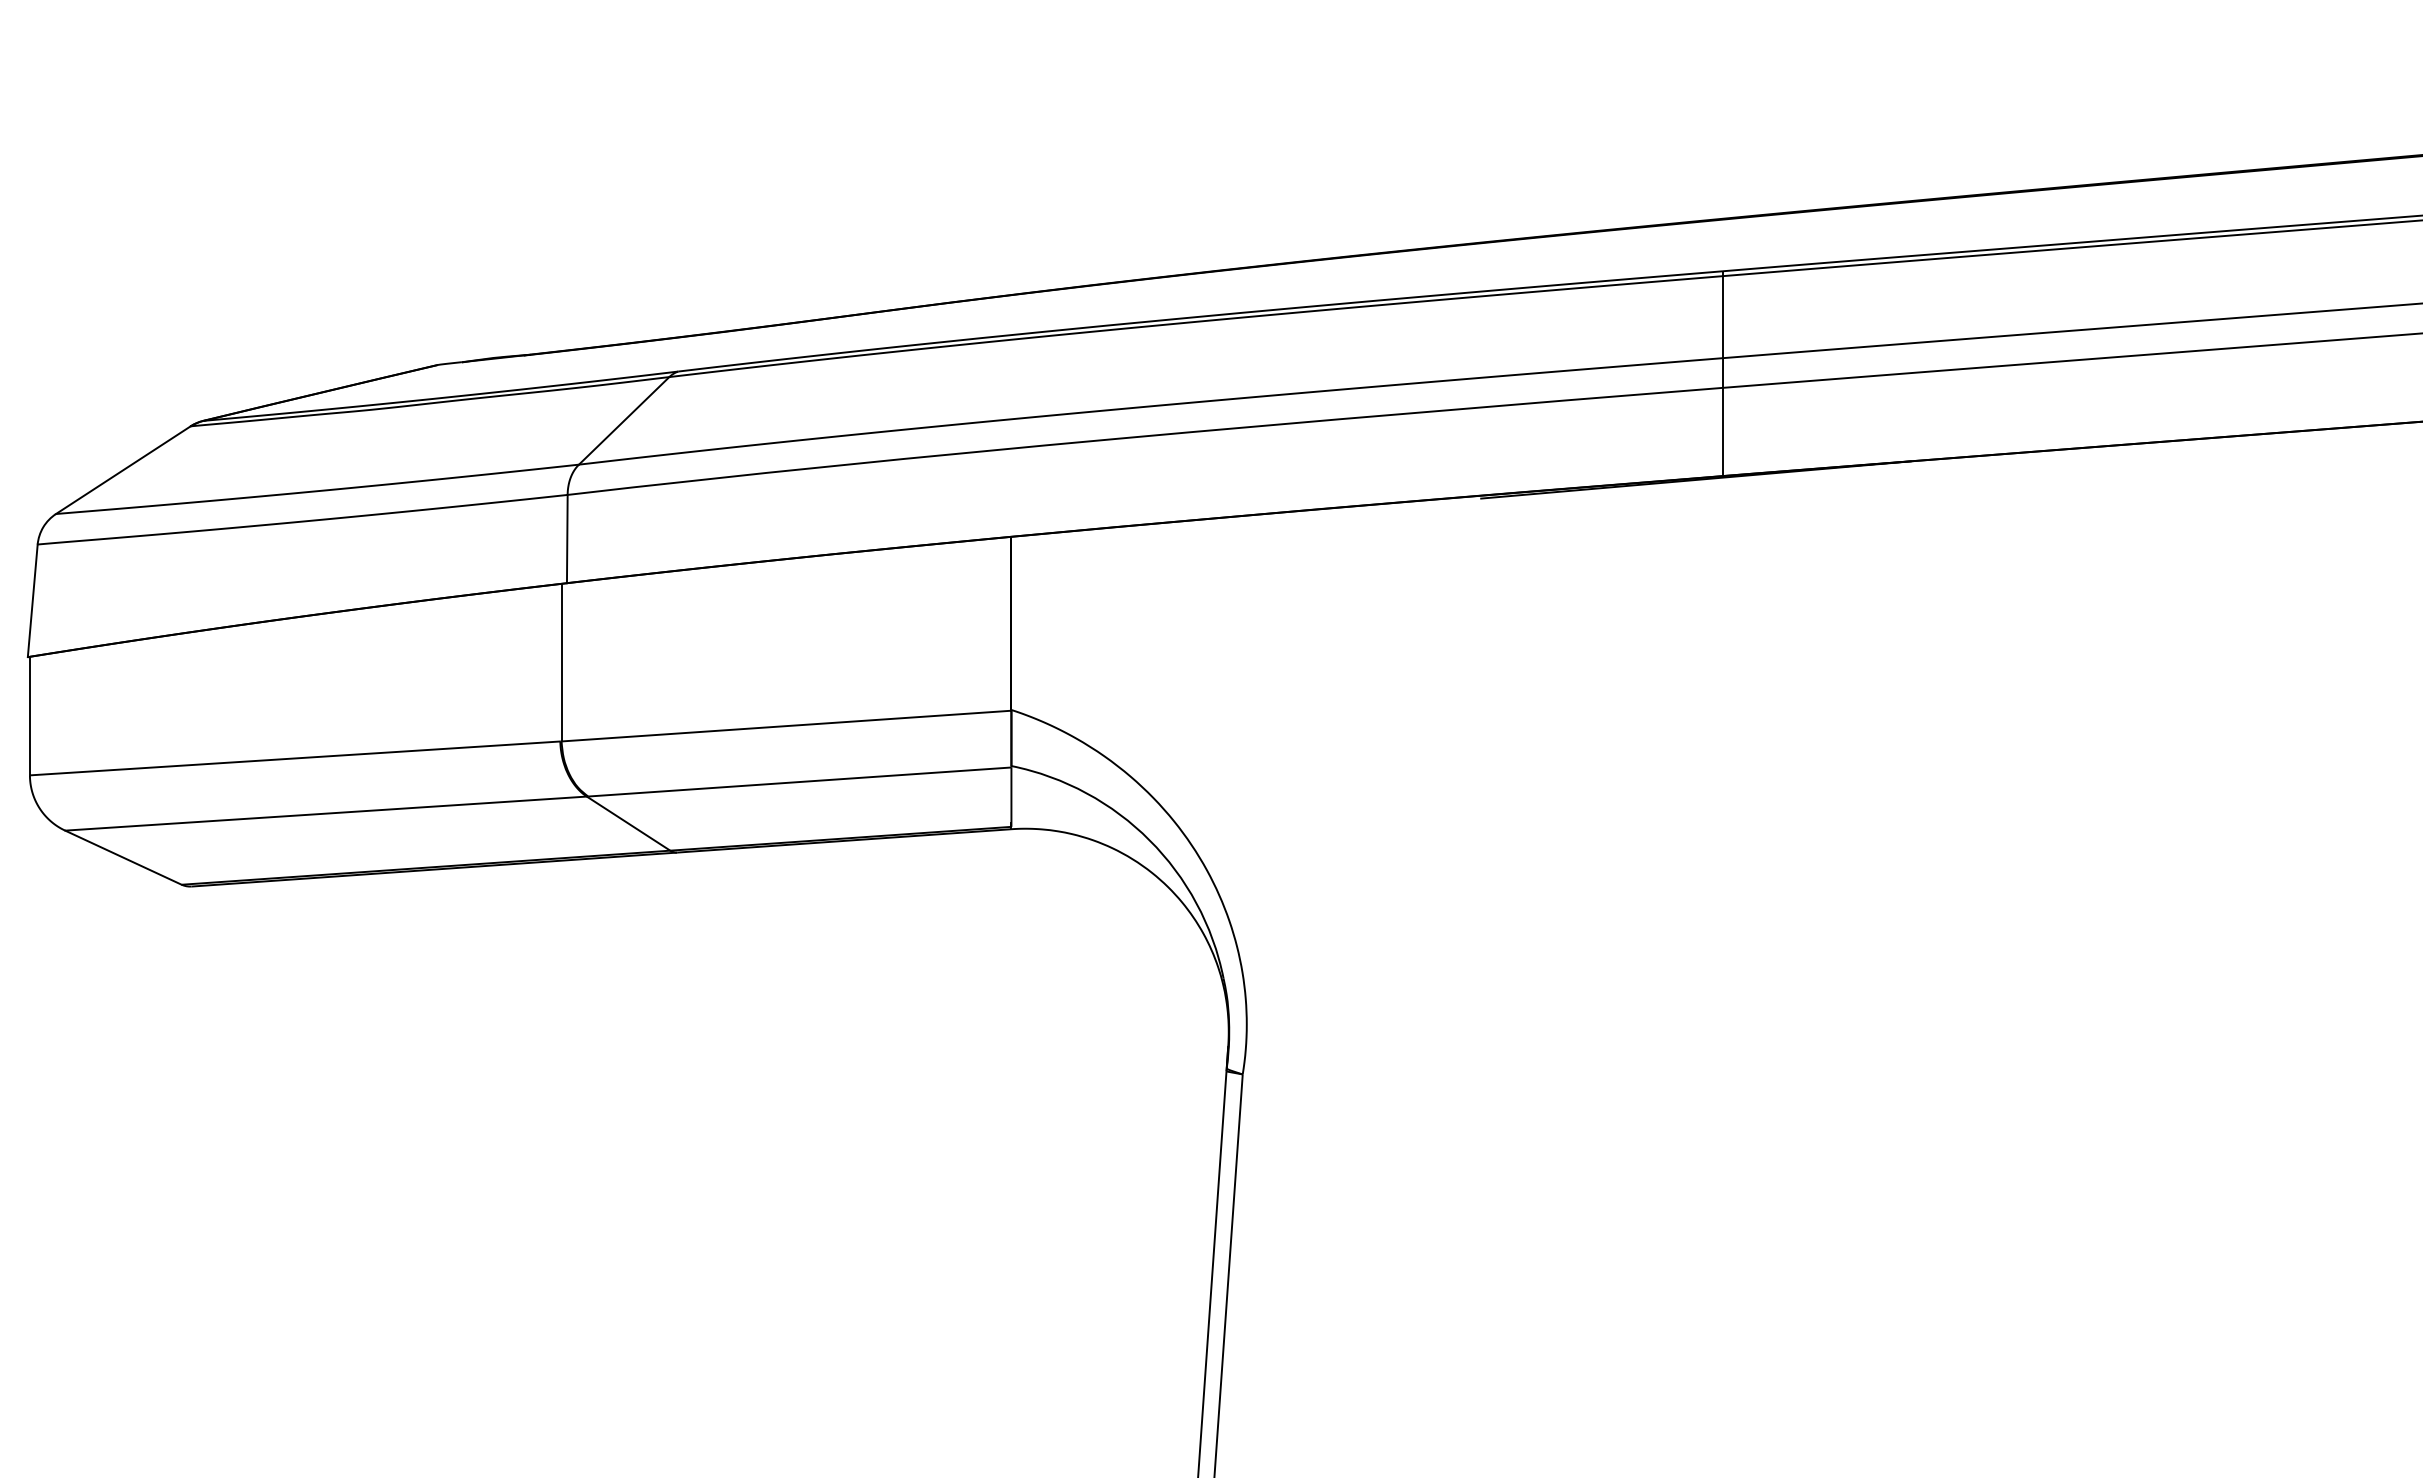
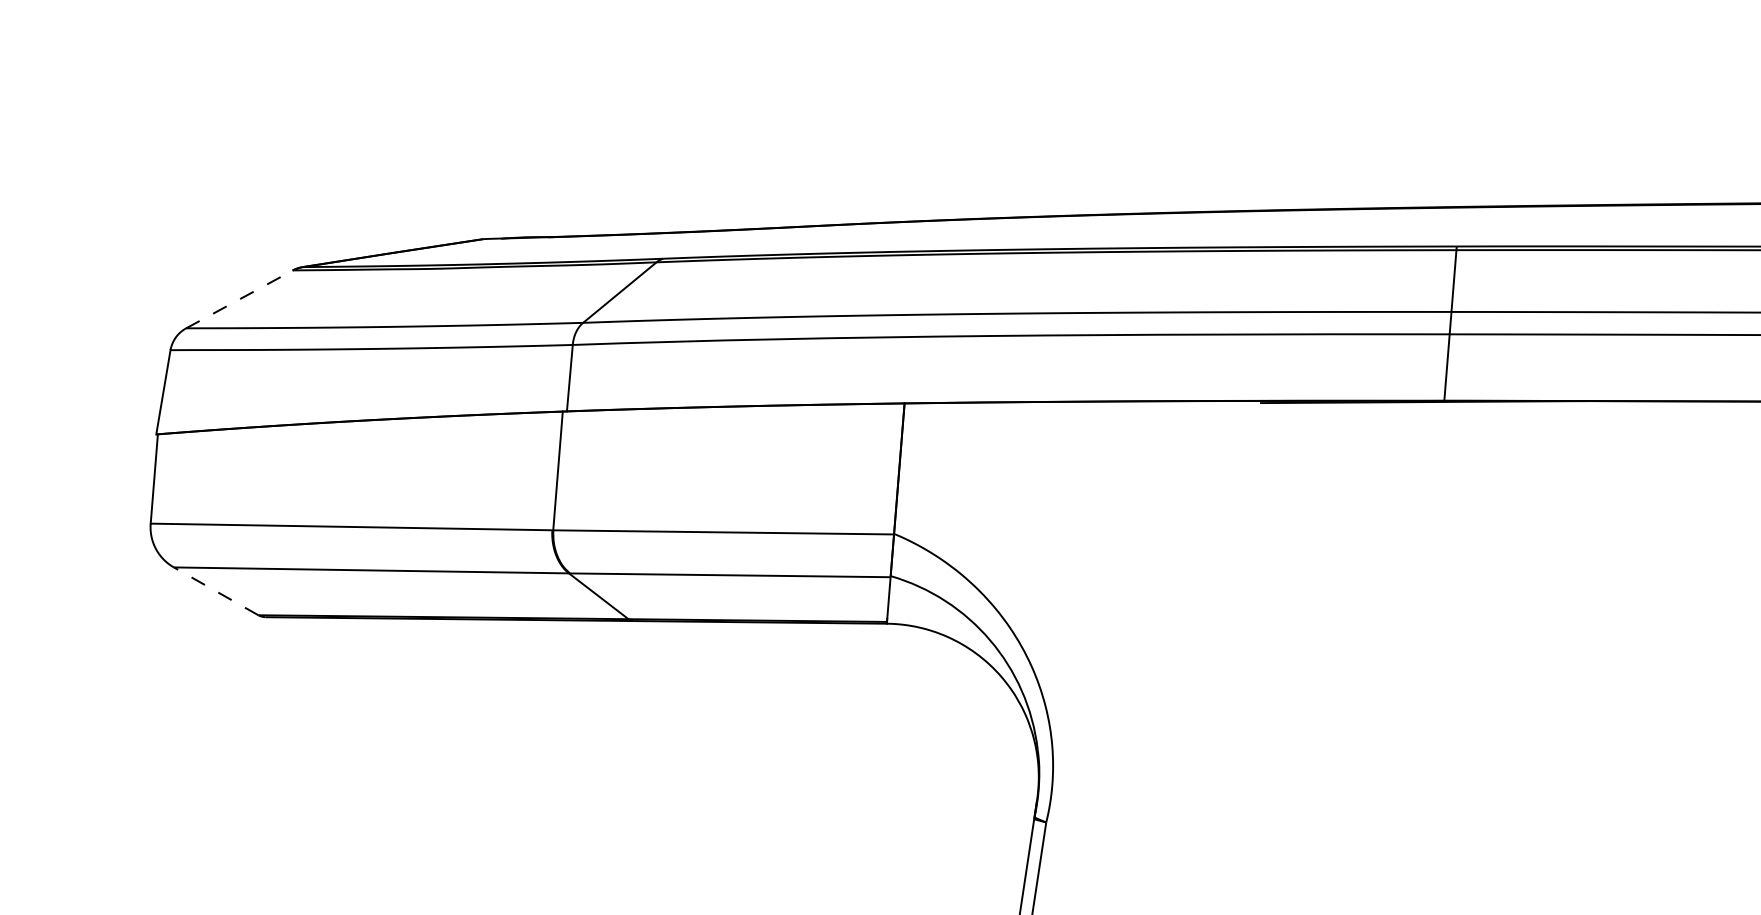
line: (123, 469) -> (239, 298), solid -> dashed
line: (123, 857) -> (216, 591), solid -> dashed

